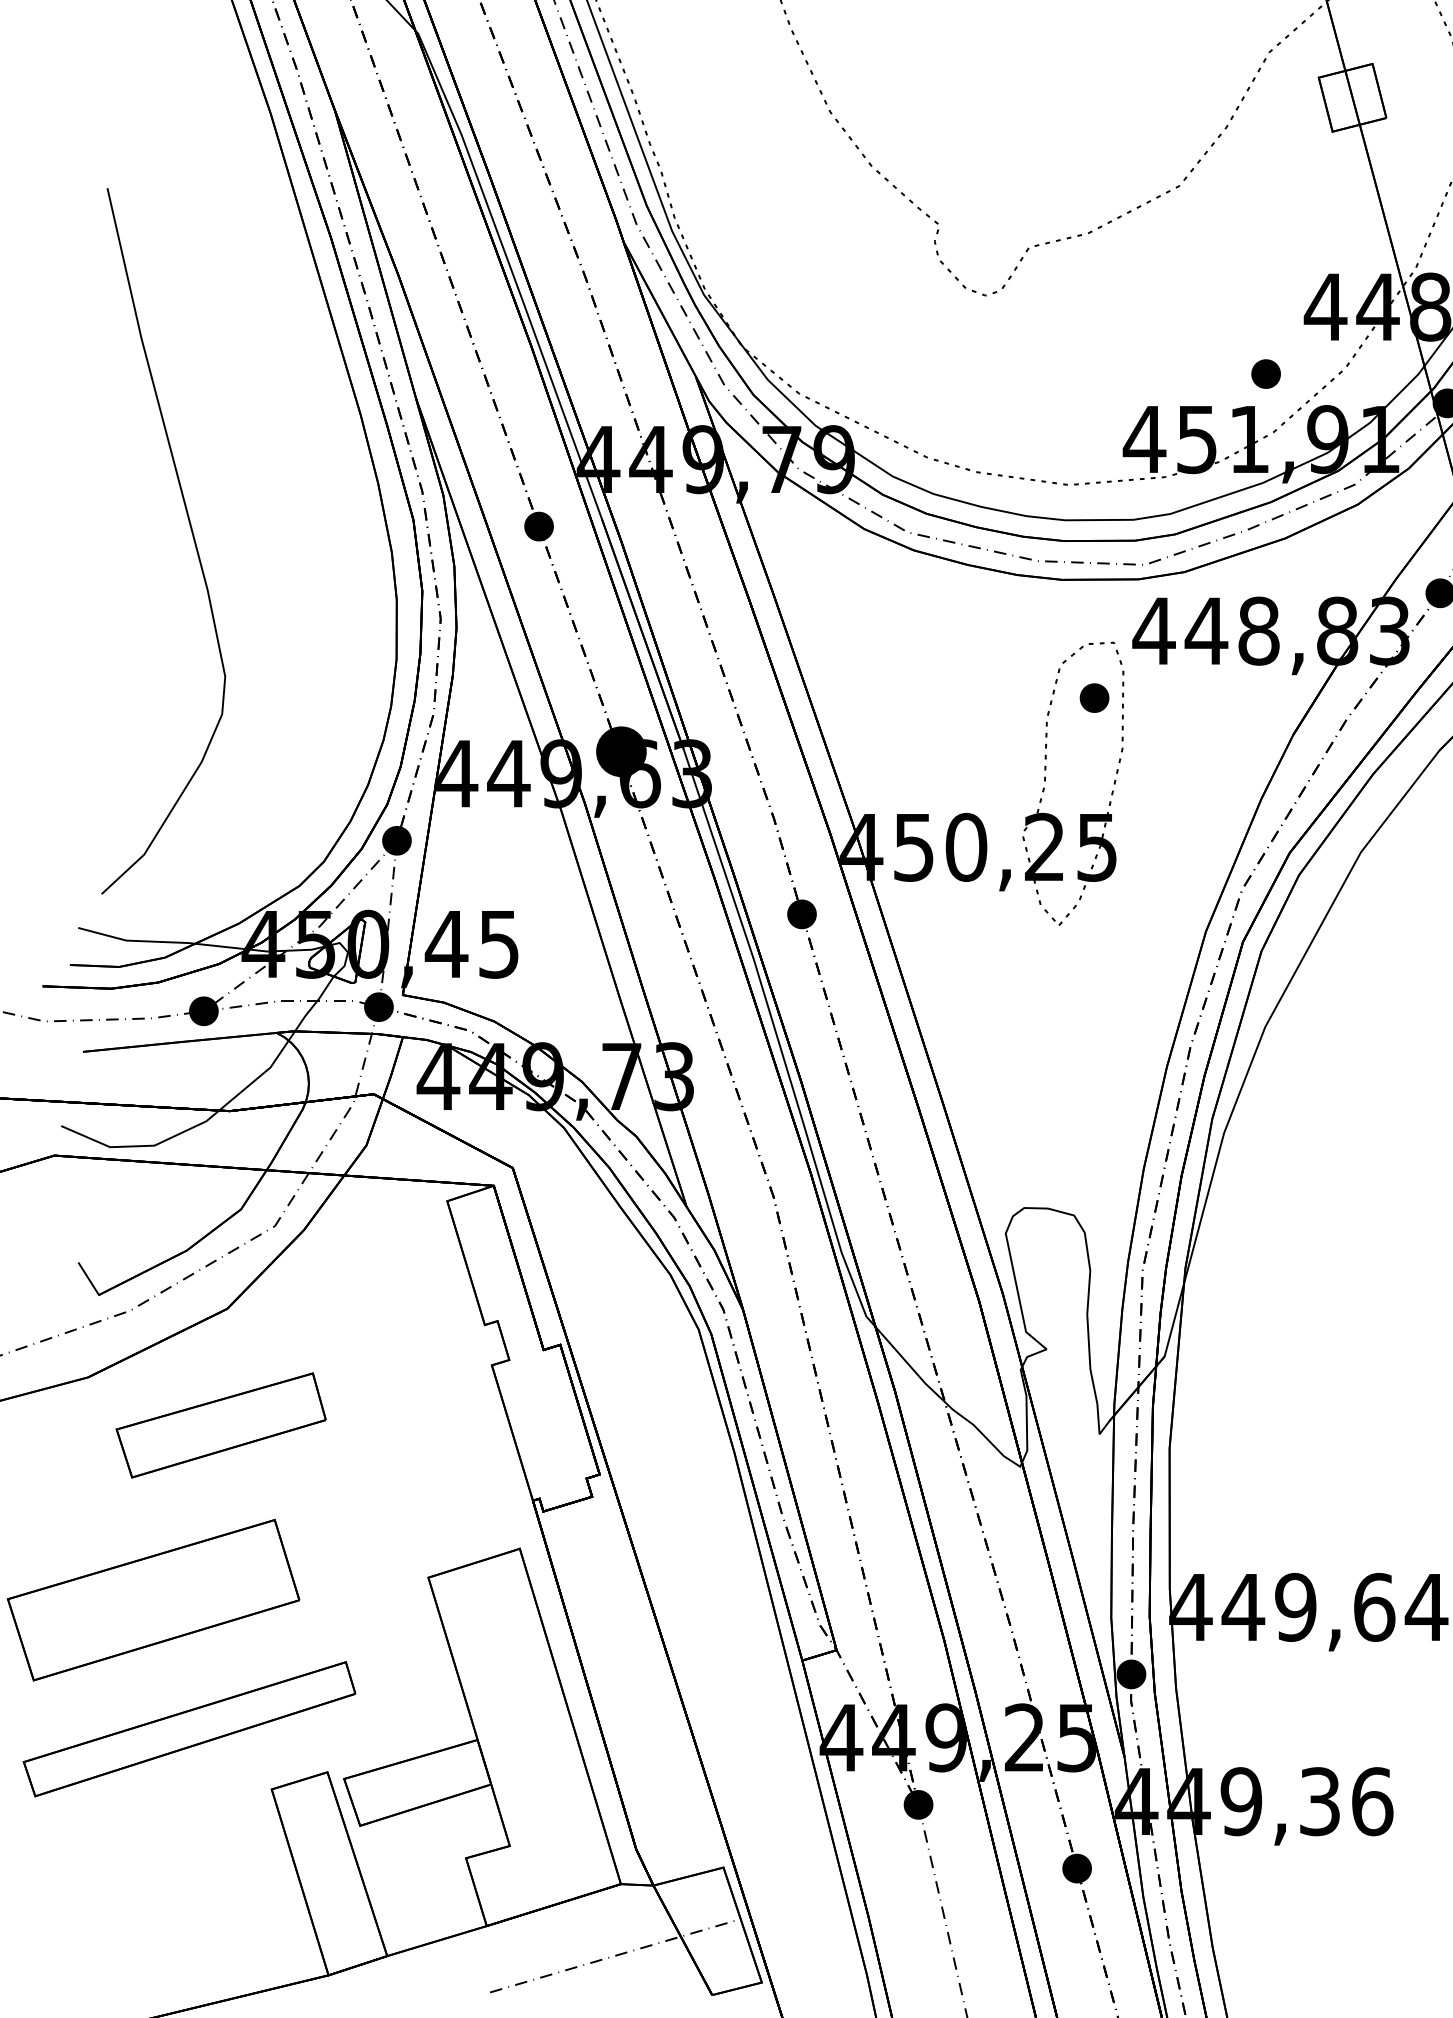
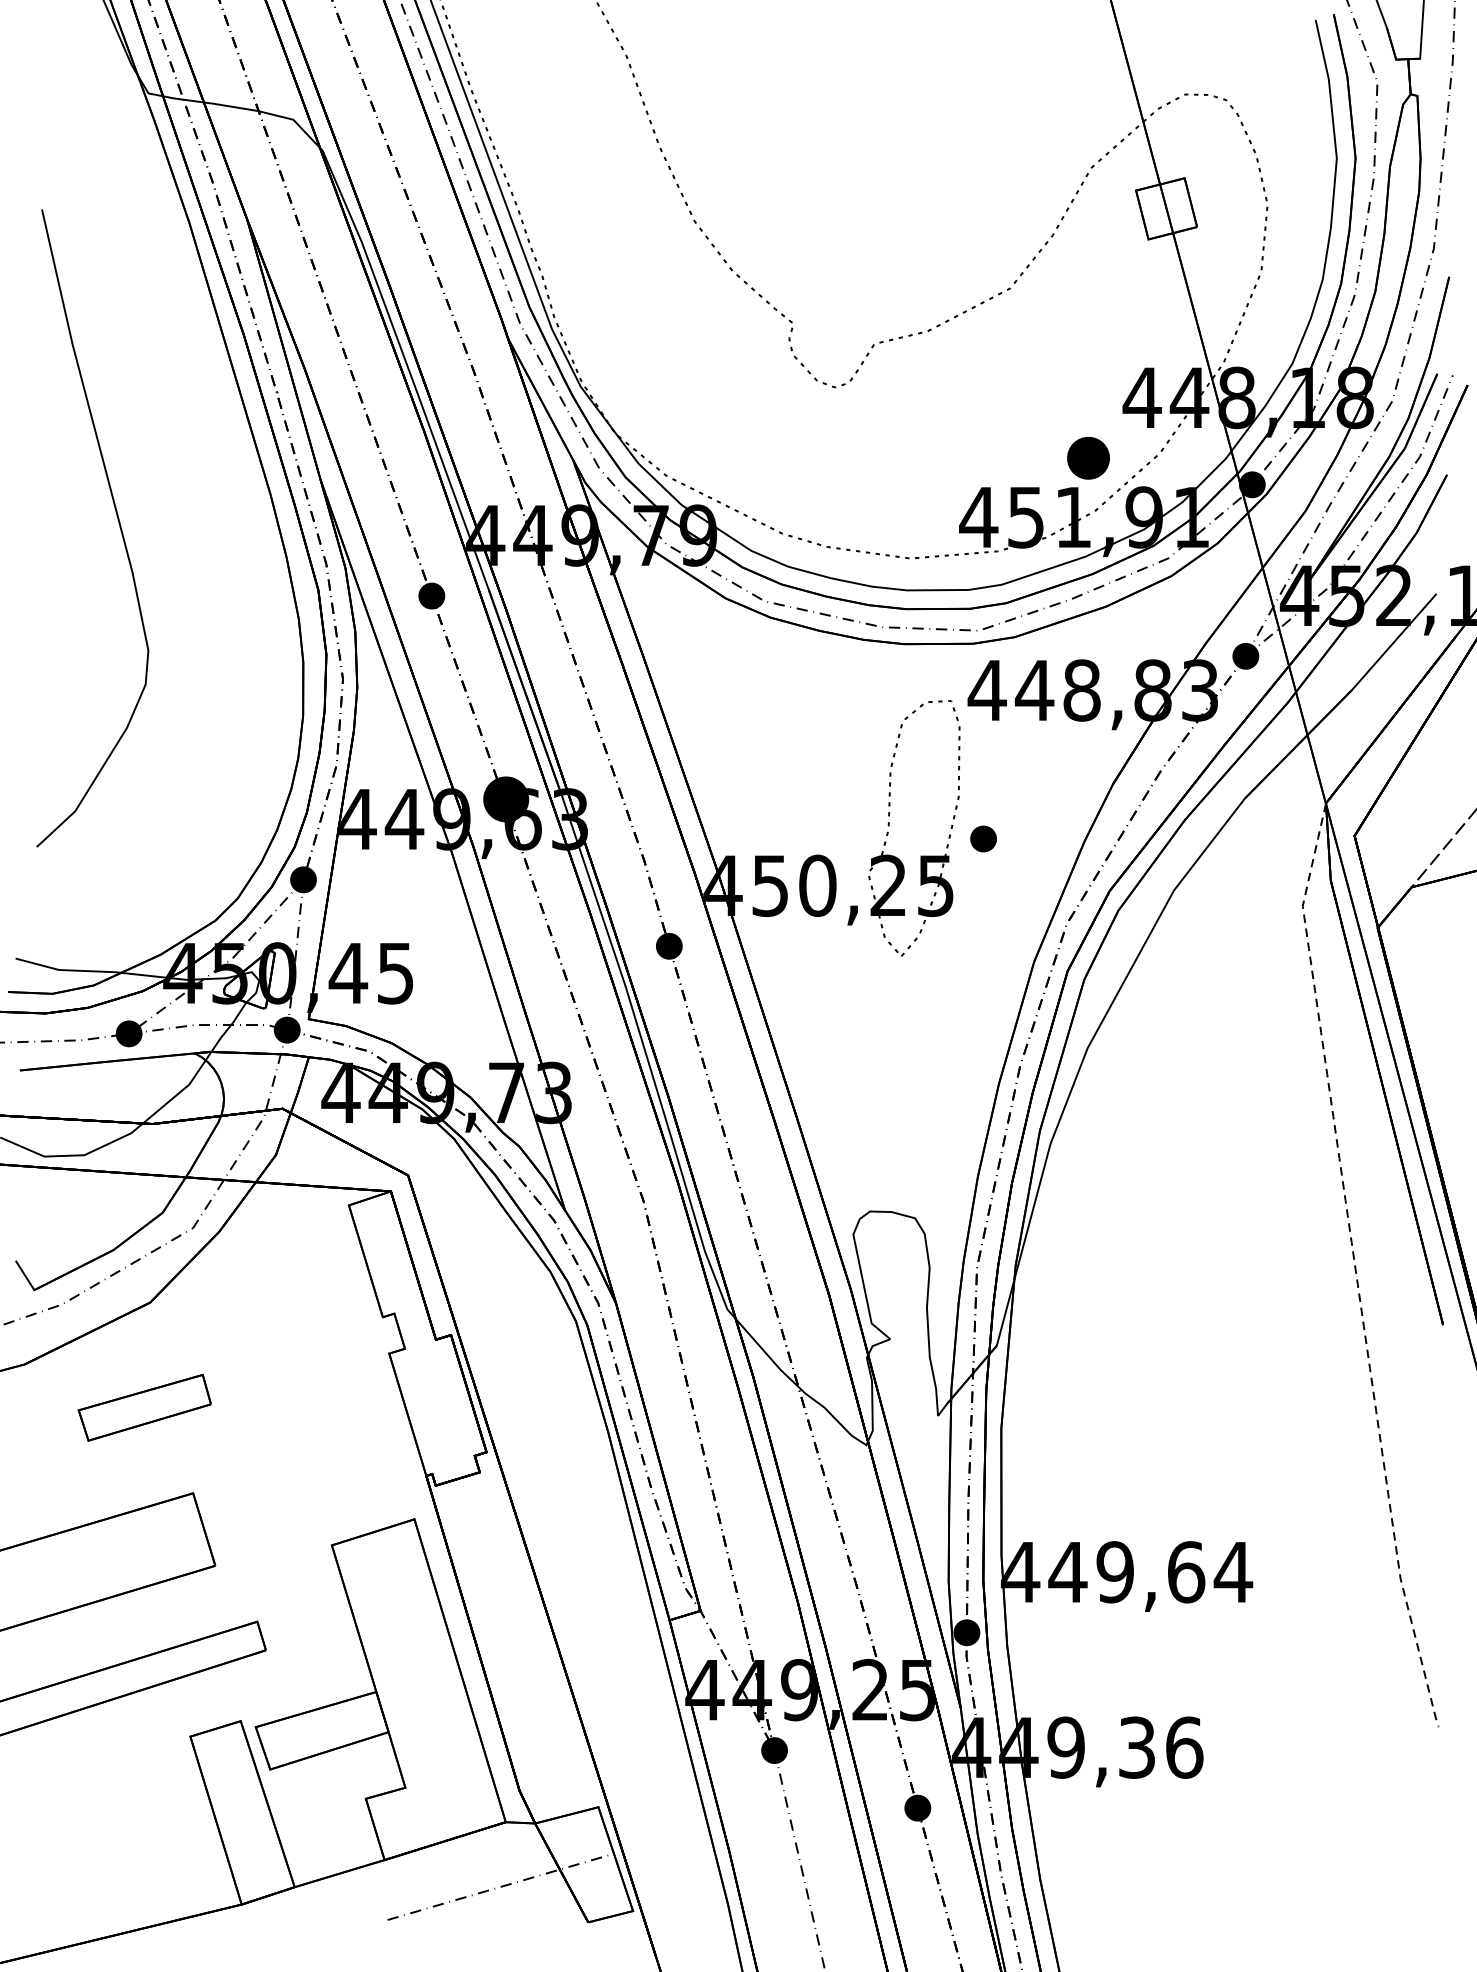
part: (1266, 374) -> (1088, 458), size x1.6
curve: (191, 532) -> (117, 520), moved
part: (1094, 697) -> (983, 838), moved
part: (220, 1424) -> (144, 1407), size x0.7

